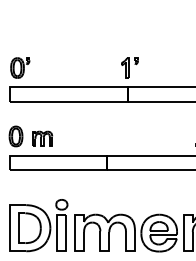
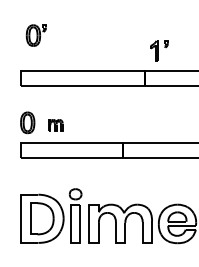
part: (20, 67) -> (36, 35), moved
part: (129, 67) -> (158, 50), moved
part: (42, 138) -> (55, 124), size x0.7

